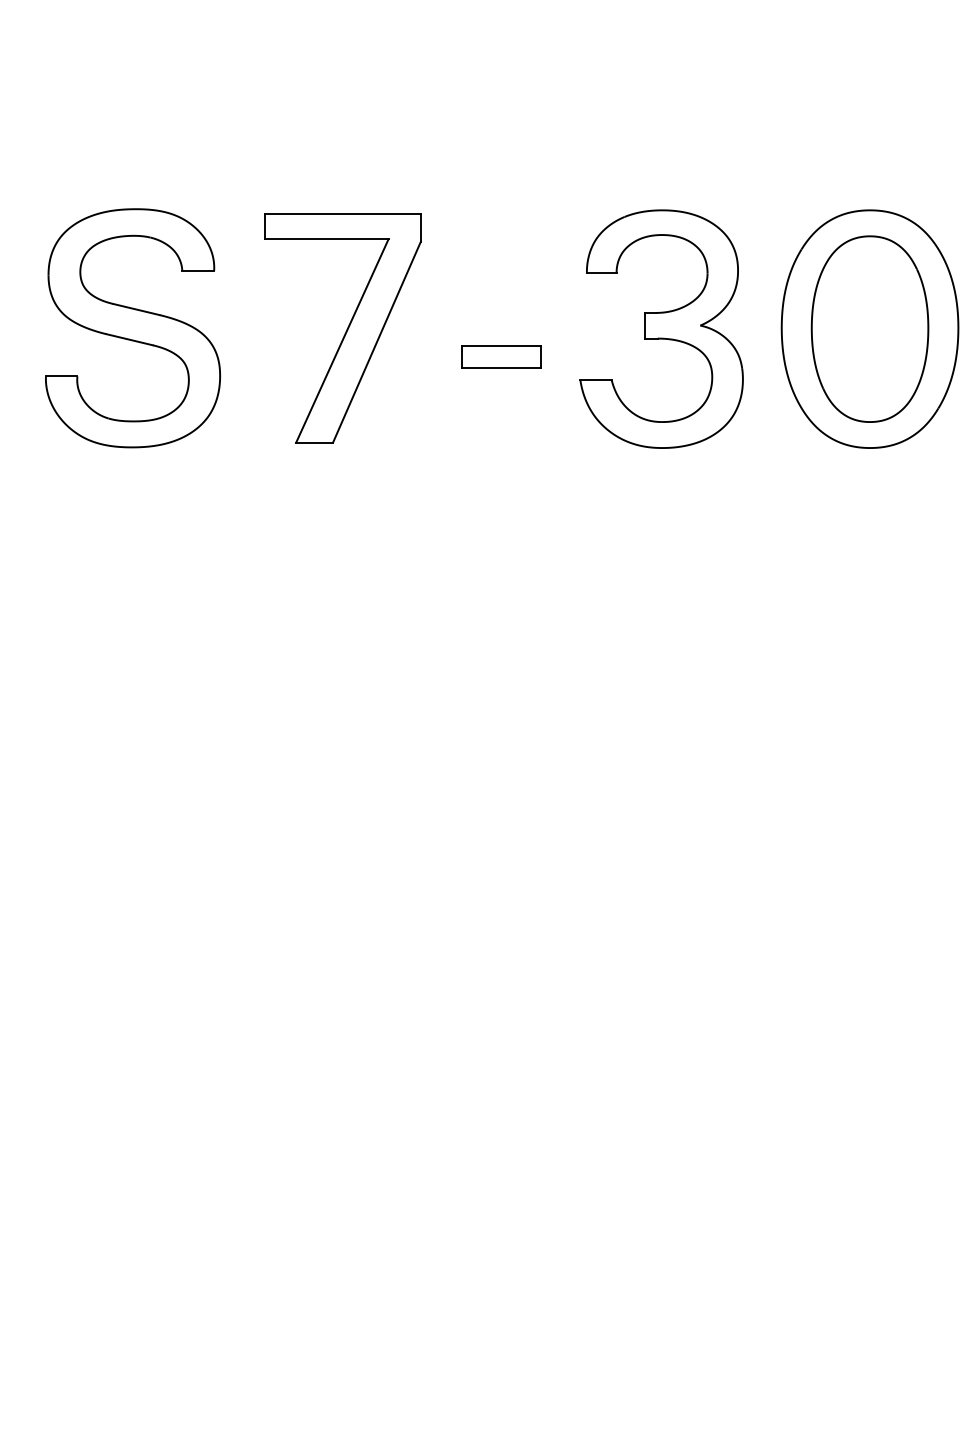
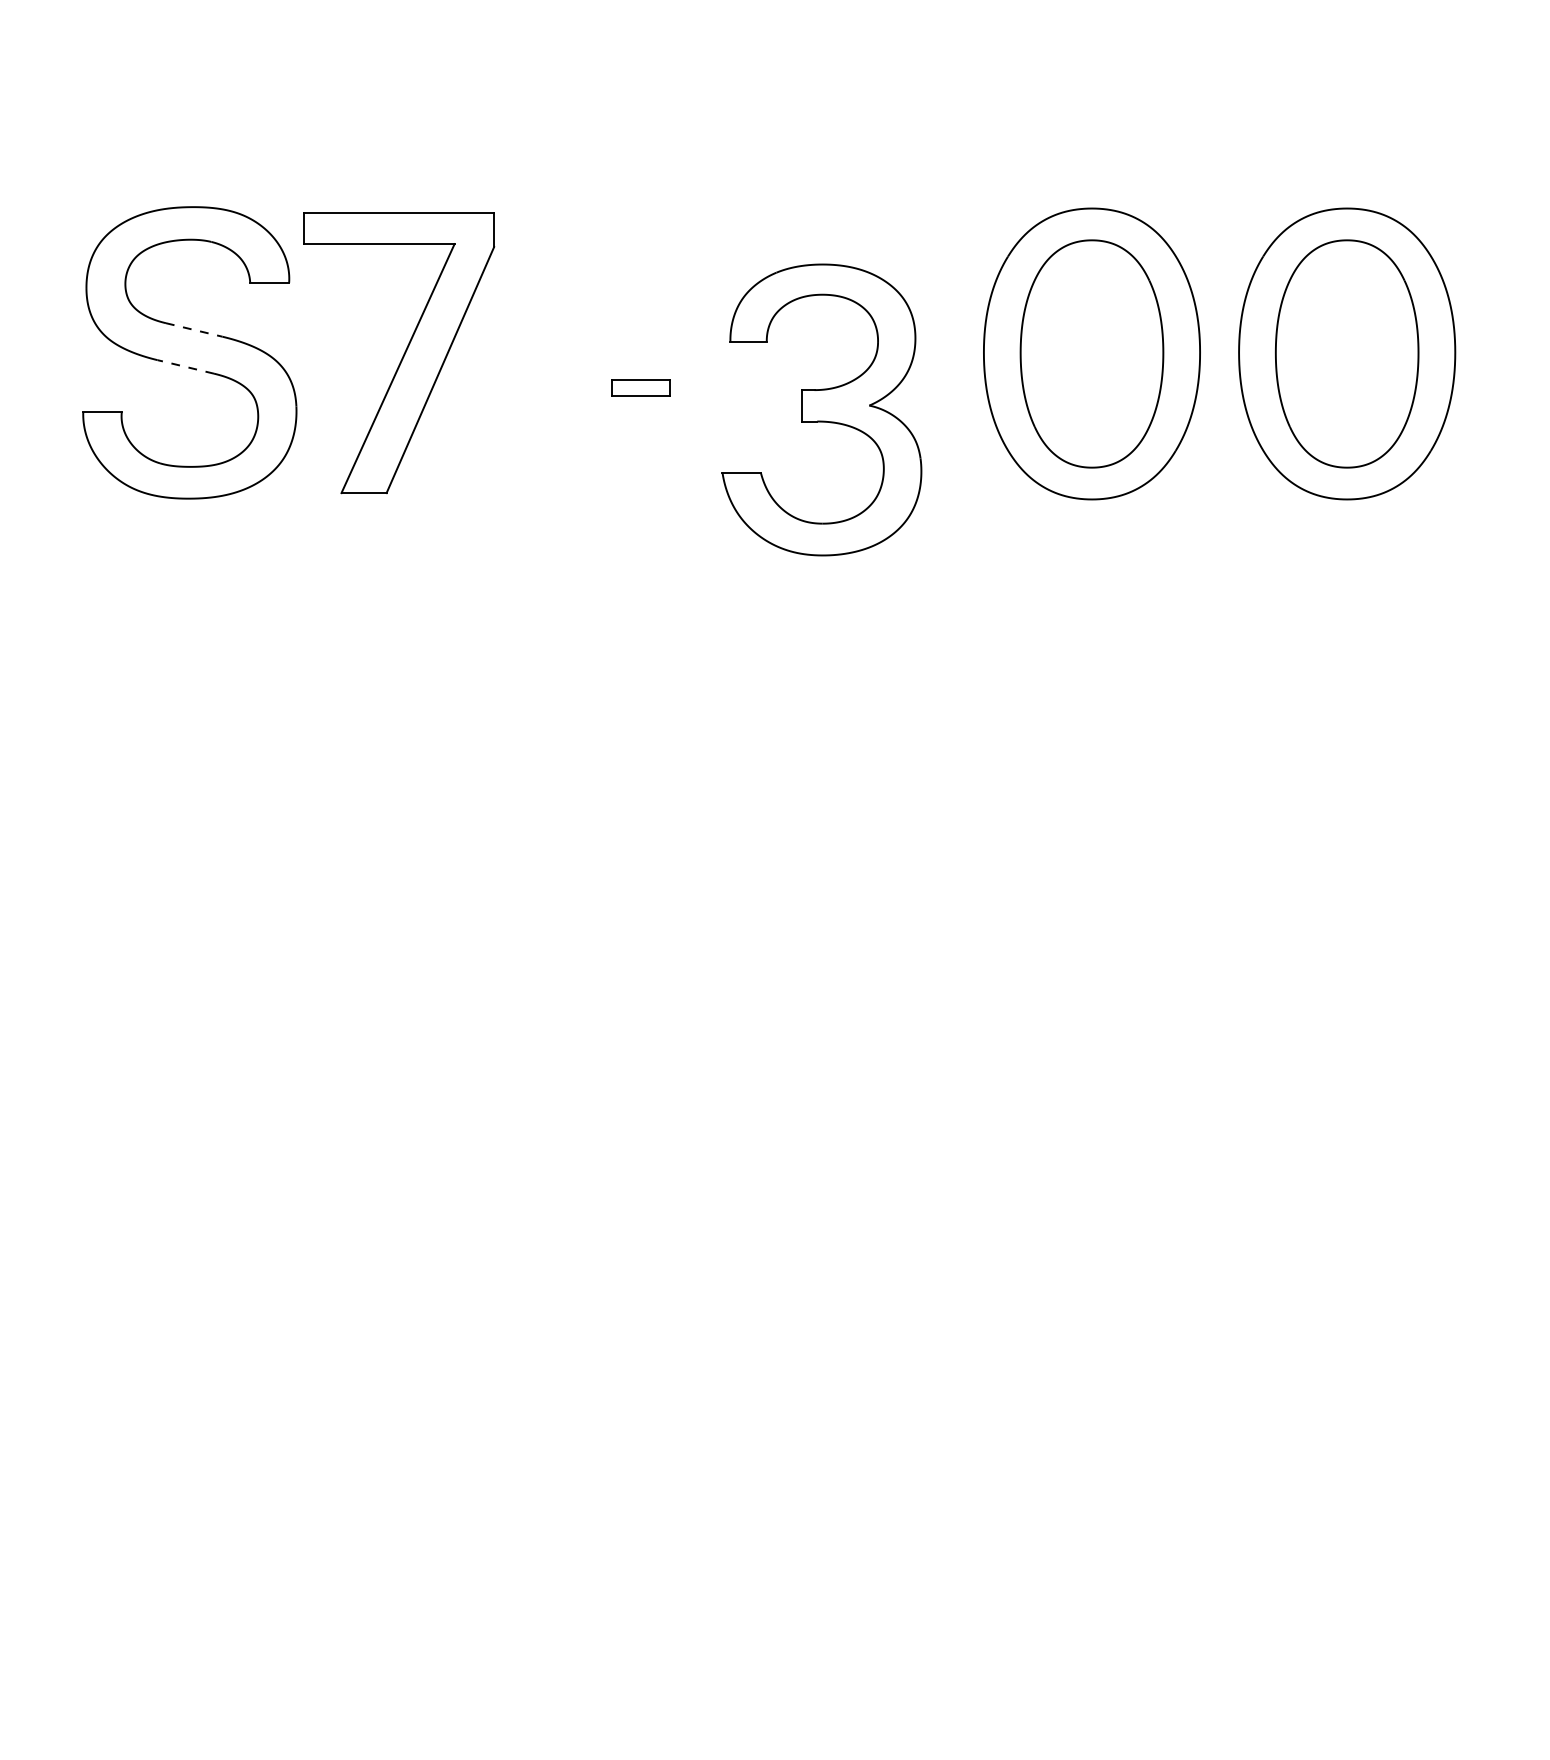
line: (136, 309) -> (194, 330), solid -> dashed
part: (343, 328) -> (399, 353), moved
part: (661, 328) -> (821, 409), moved
line: (129, 339) -> (185, 366), solid -> dashed
part: (501, 356) -> (640, 387), size x0.6

